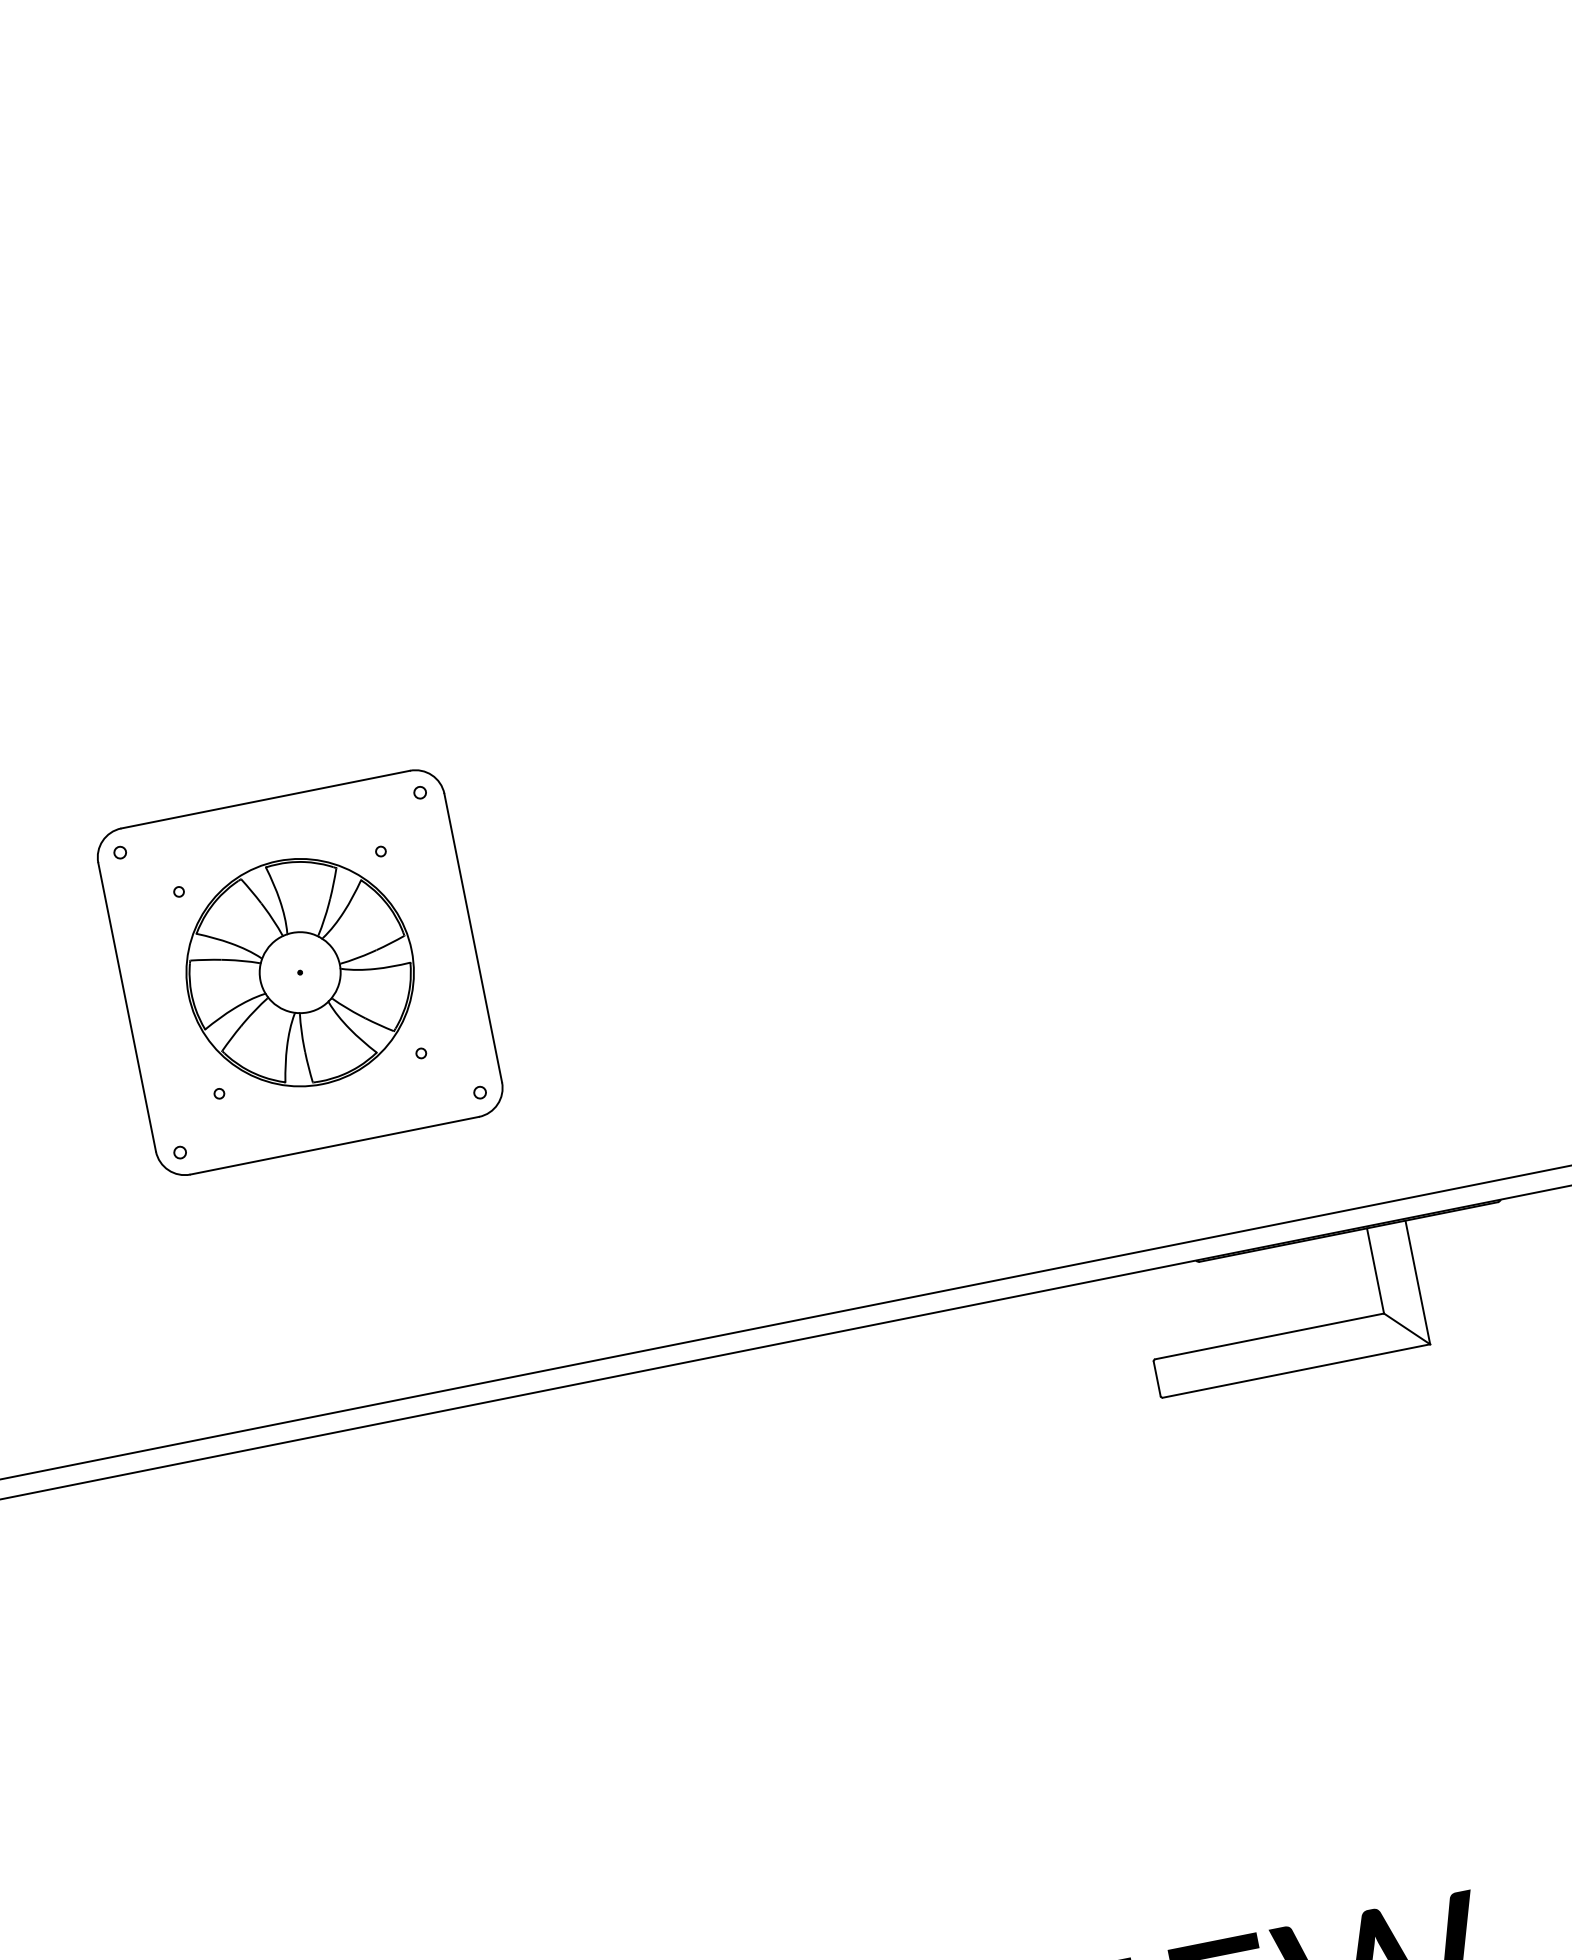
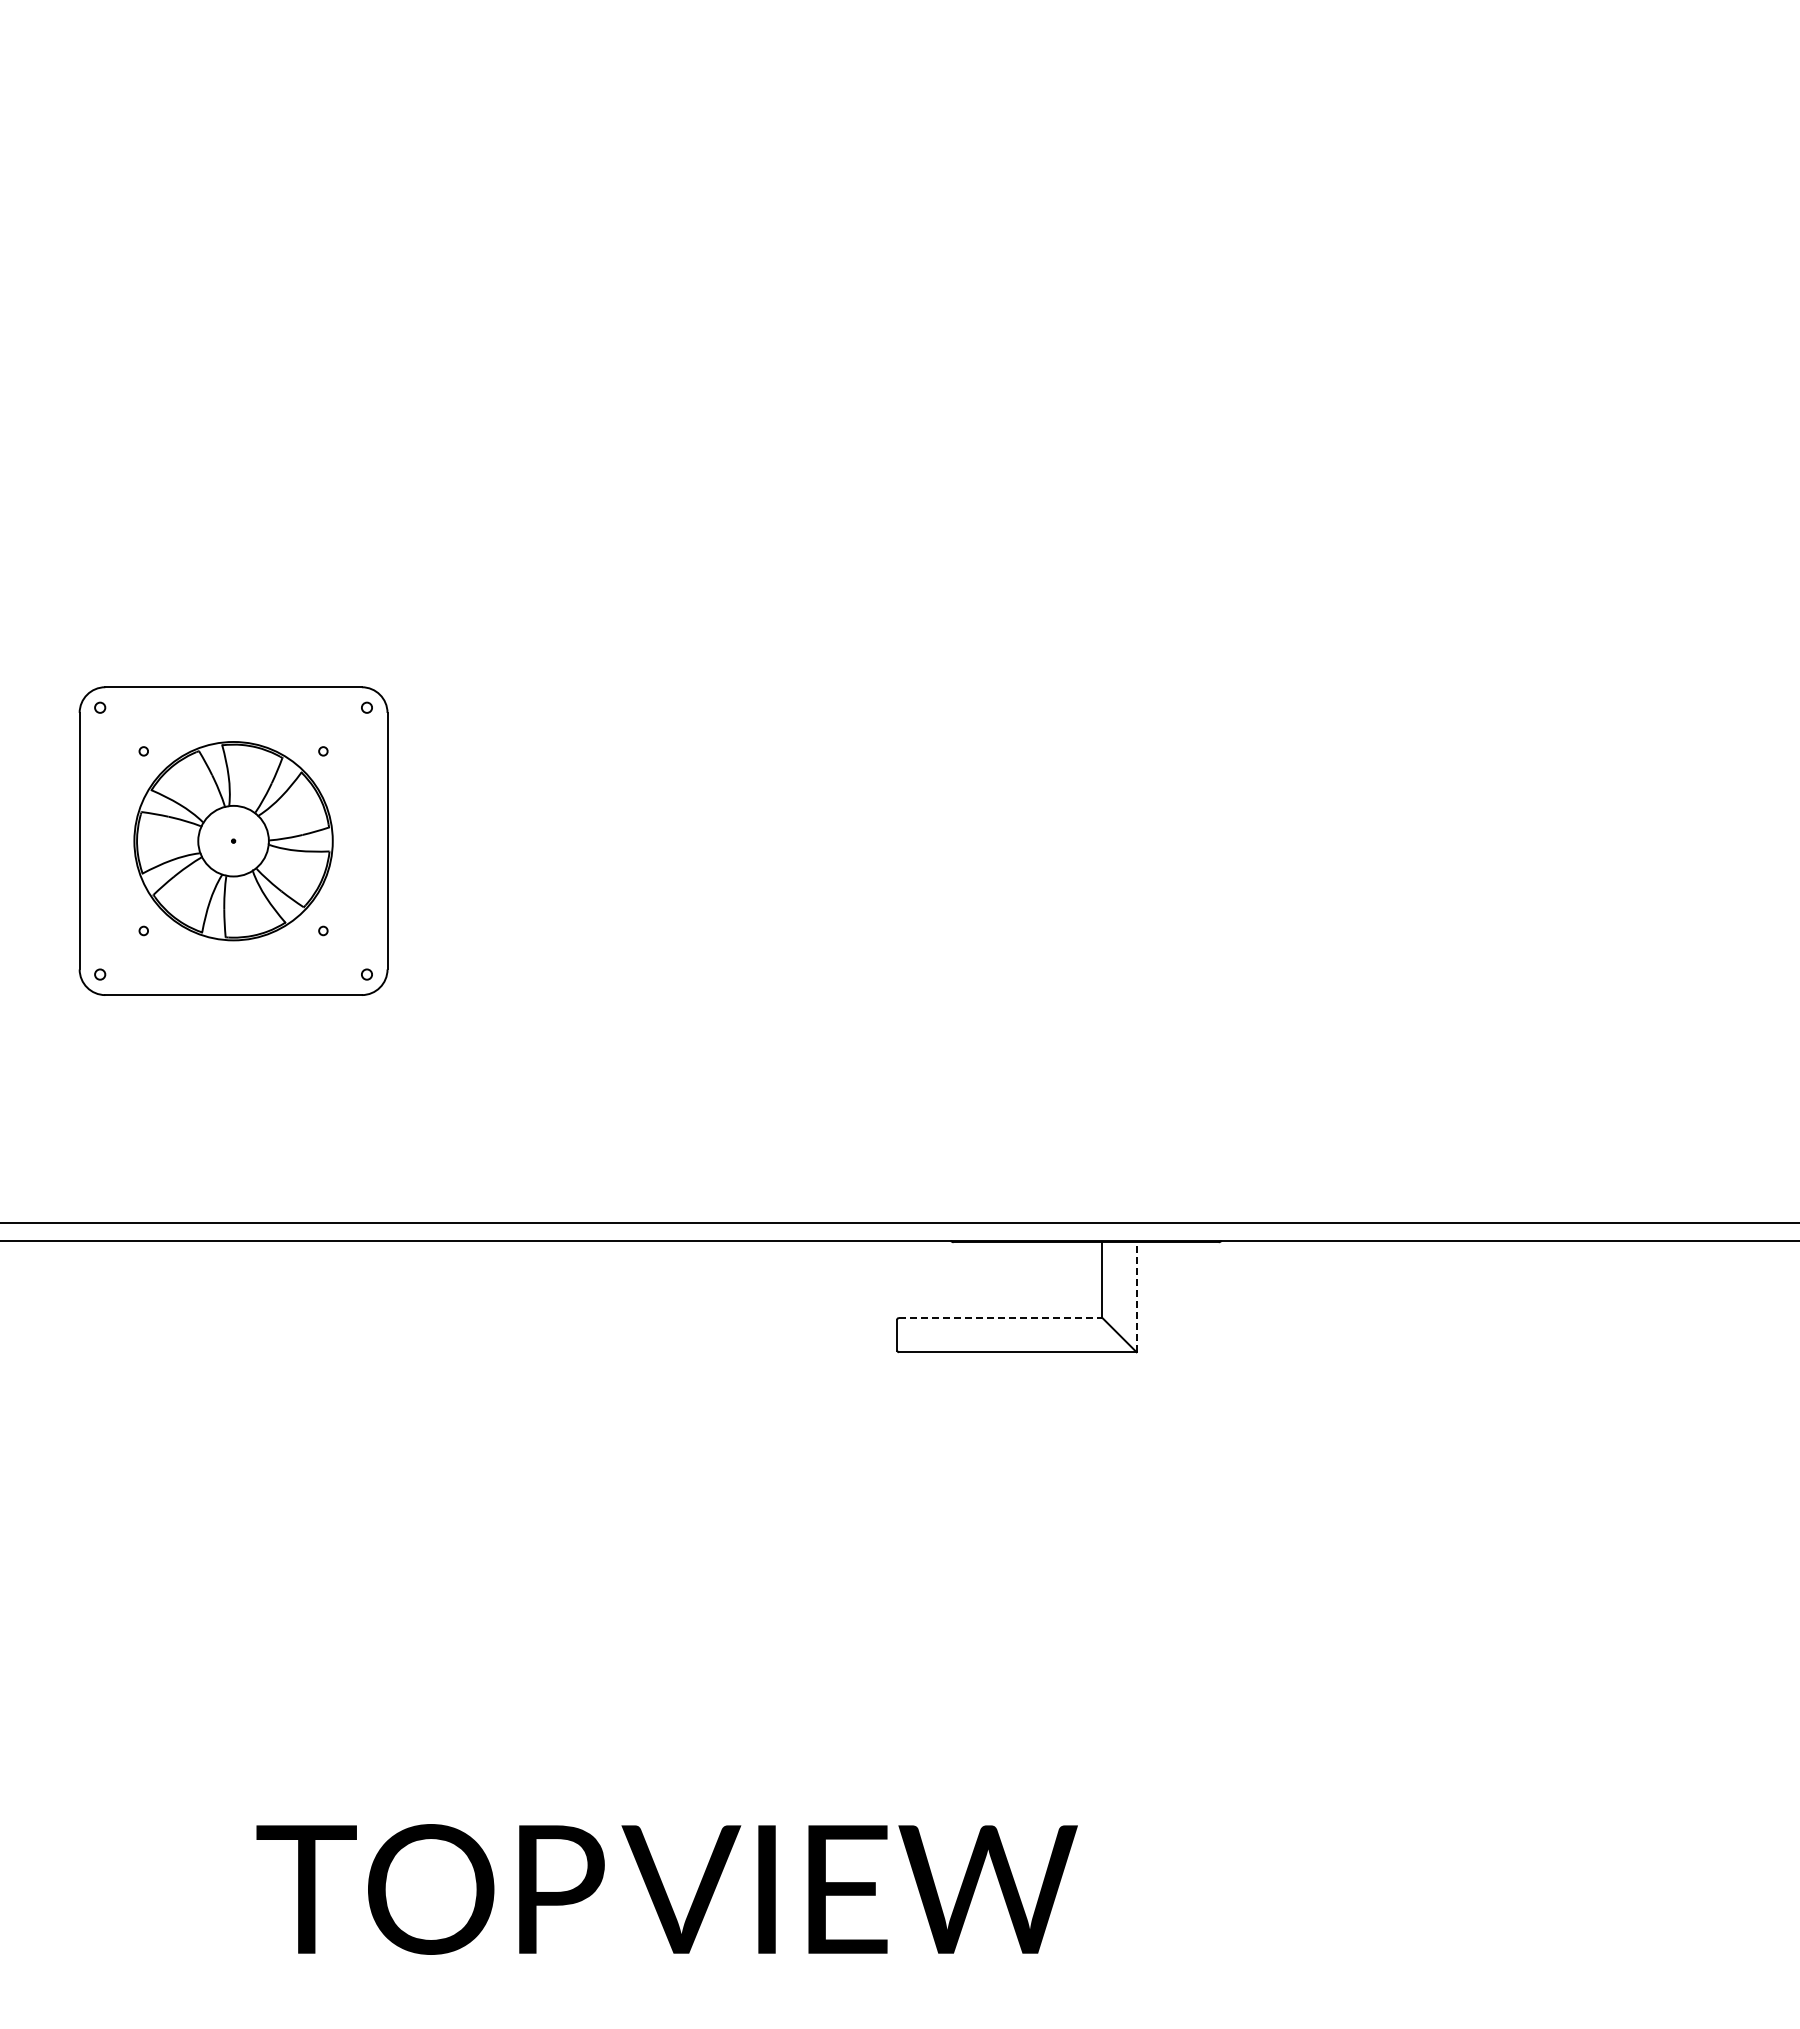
line: (1417, 1282) -> (1136, 1297), solid -> dashed
line: (1269, 1336) -> (1000, 1318), solid -> dashed

